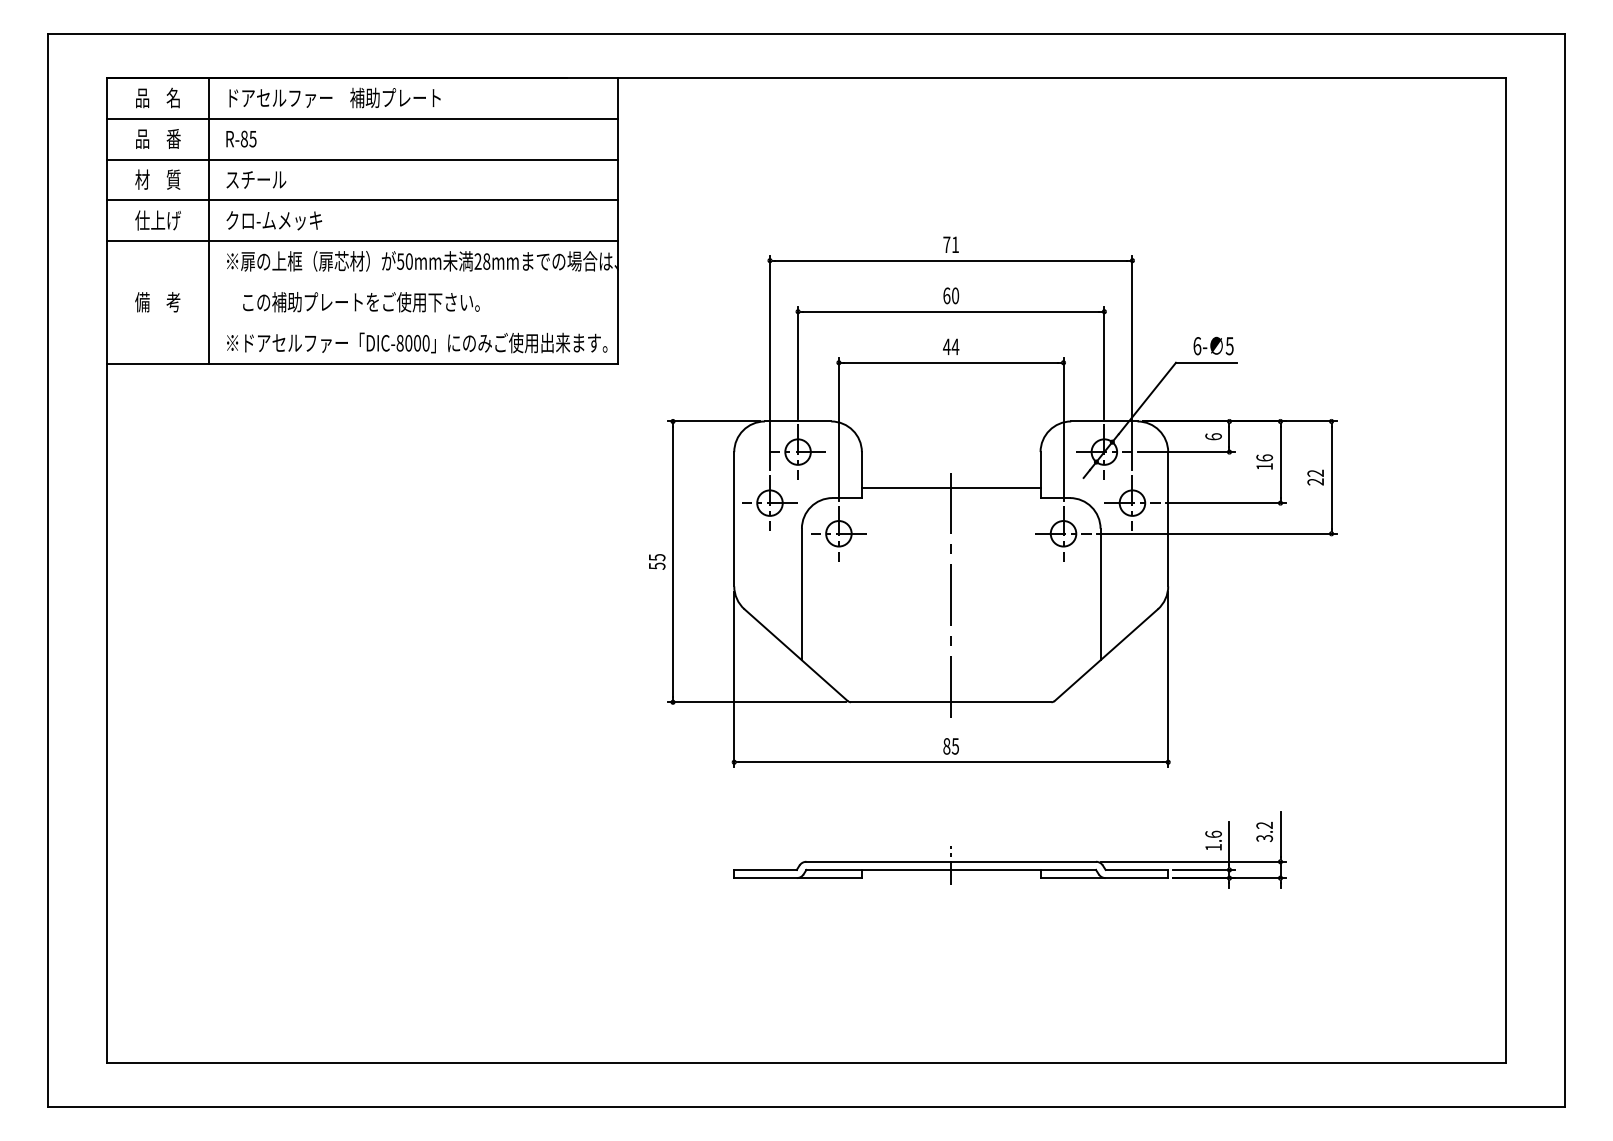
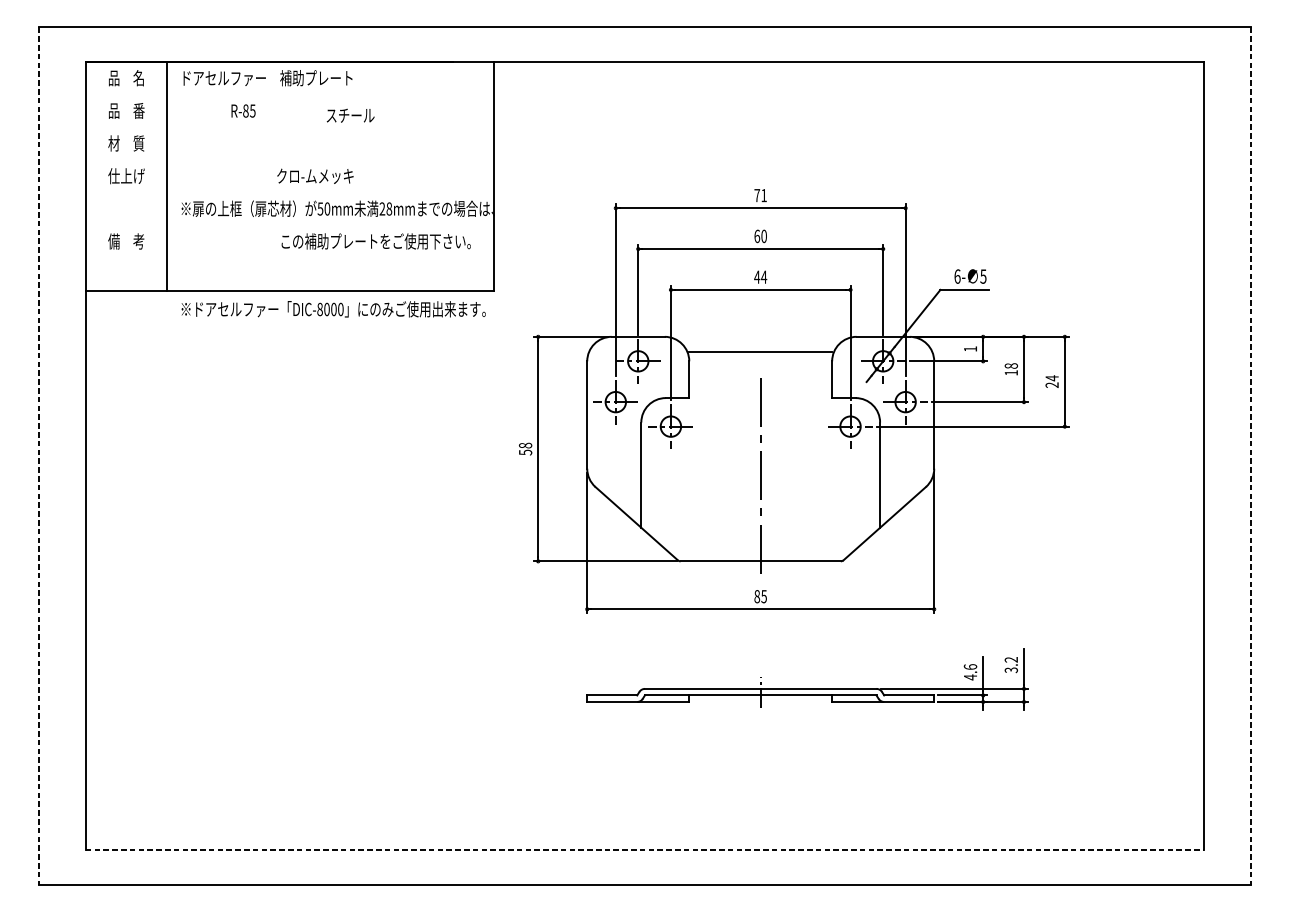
line: (362, 118) -> (289, 94), removed
text: (241, 138) -> (243, 110), moved
line: (362, 159) -> (289, 127), removed
text: (256, 179) -> (350, 115), moved
line: (362, 200) -> (289, 160), removed
text: (274, 220) -> (315, 176), moved
line: (362, 241) -> (289, 192), removed
text: (361, 302) -> (376, 241), moved
text: (417, 342) -> (333, 308), moved
text: (1213, 436) -> (970, 348), 6 -> 1
text: (1264, 457) -> (1011, 365), 16 -> 18
text: (1315, 473) -> (1051, 378), 22 -> 24
line: (950, 487) -> (760, 351), moved
text: (656, 557) -> (525, 445), 55 -> 58
line: (48, 570) -> (38, 456), solid -> dashed
line: (1564, 570) -> (1251, 456), solid -> dashed
text: (1213, 847) -> (970, 677), 1.6 -> 4.6
line: (806, 1063) -> (645, 850), solid -> dashed

